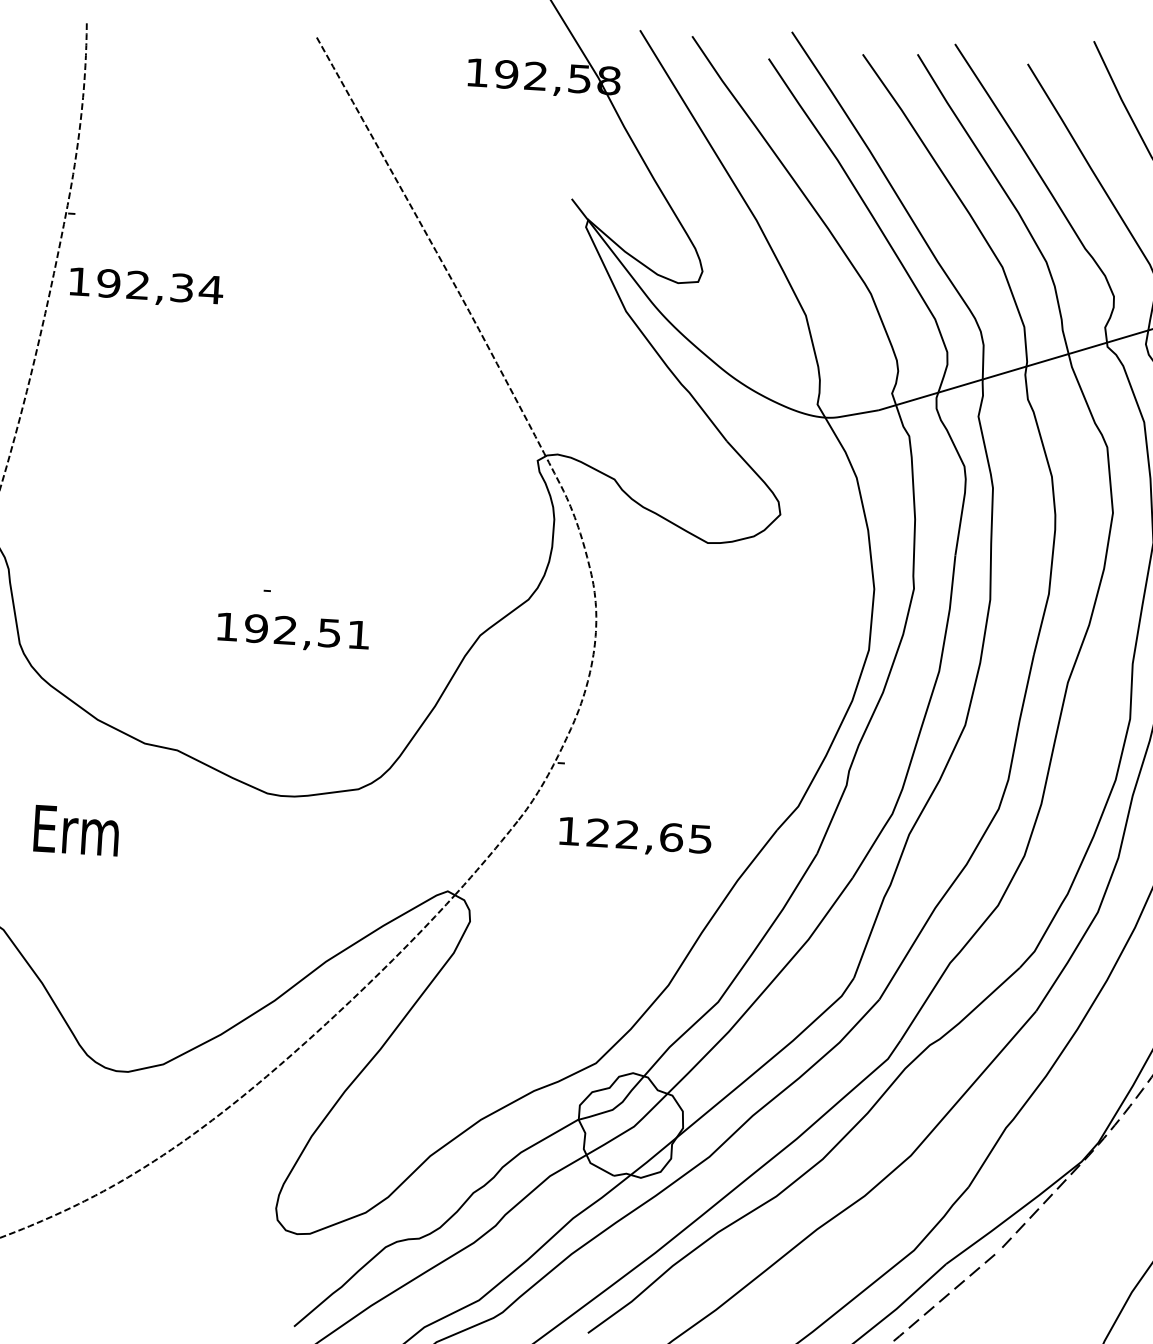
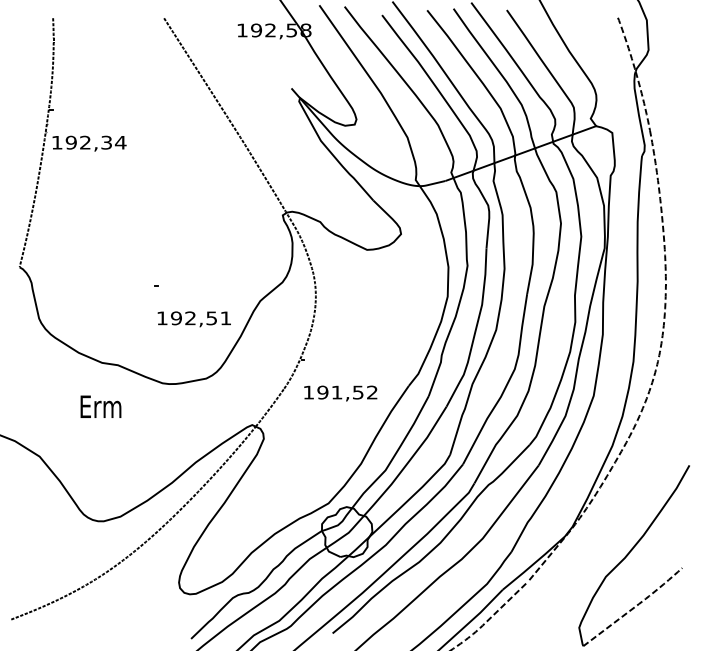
text: (291, 633) -> (193, 319), moved
text: (75, 829) -> (100, 406), moved
text: (649, 835) -> (347, 392), 122,65 -> 191,52

